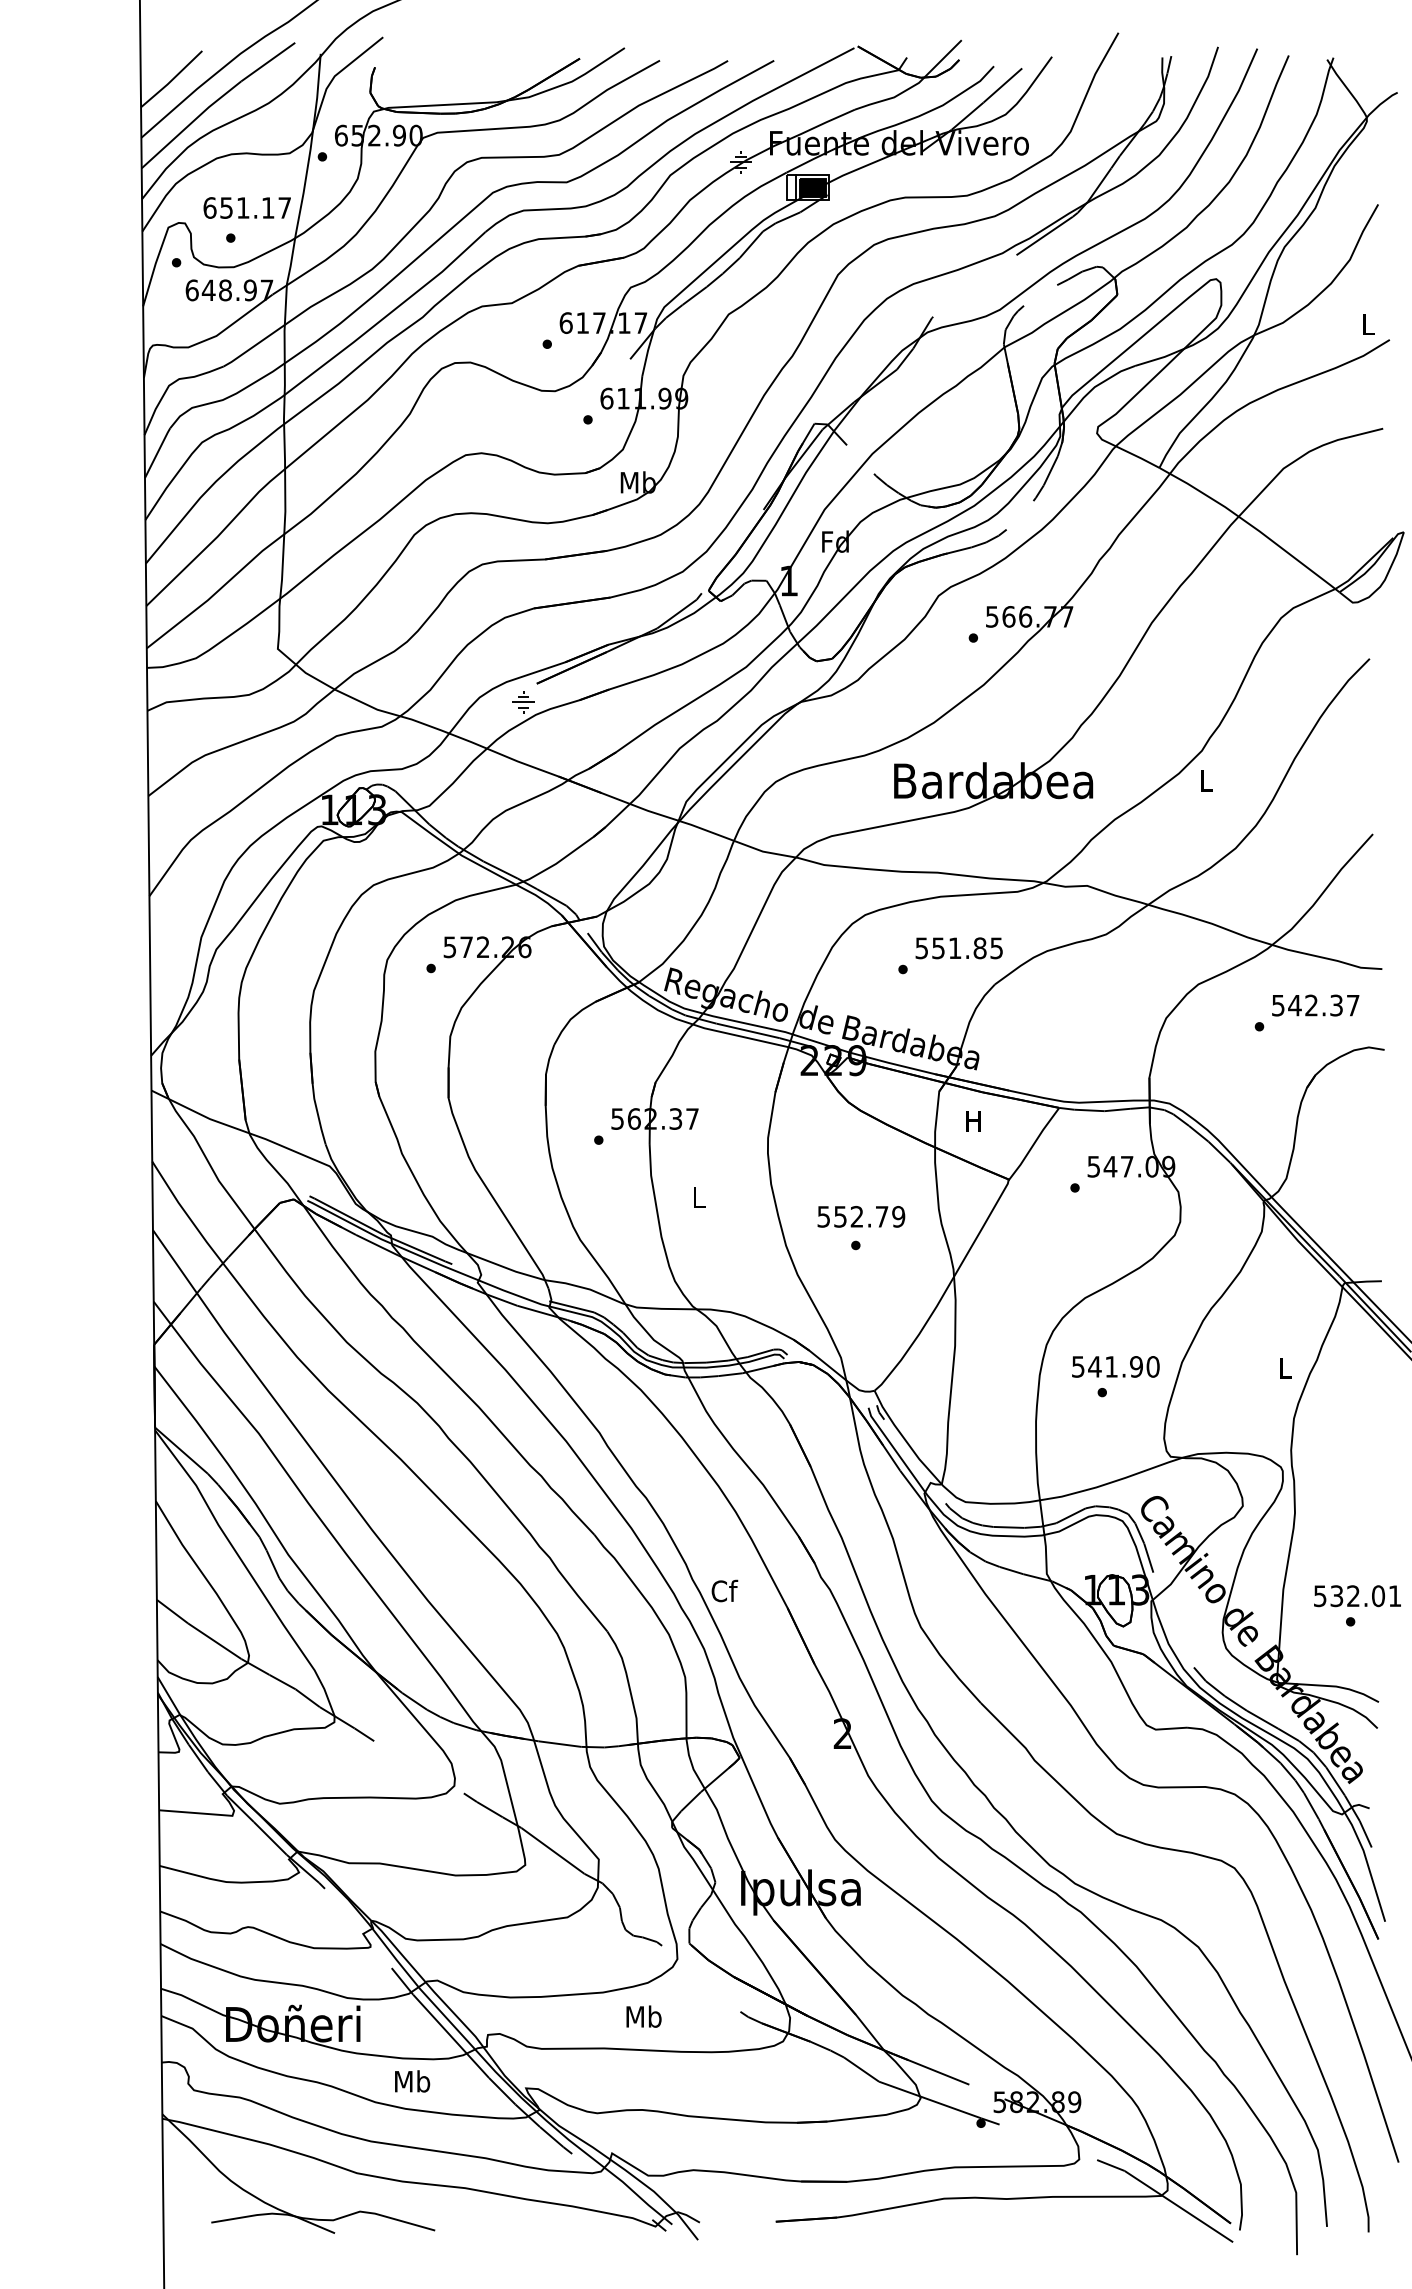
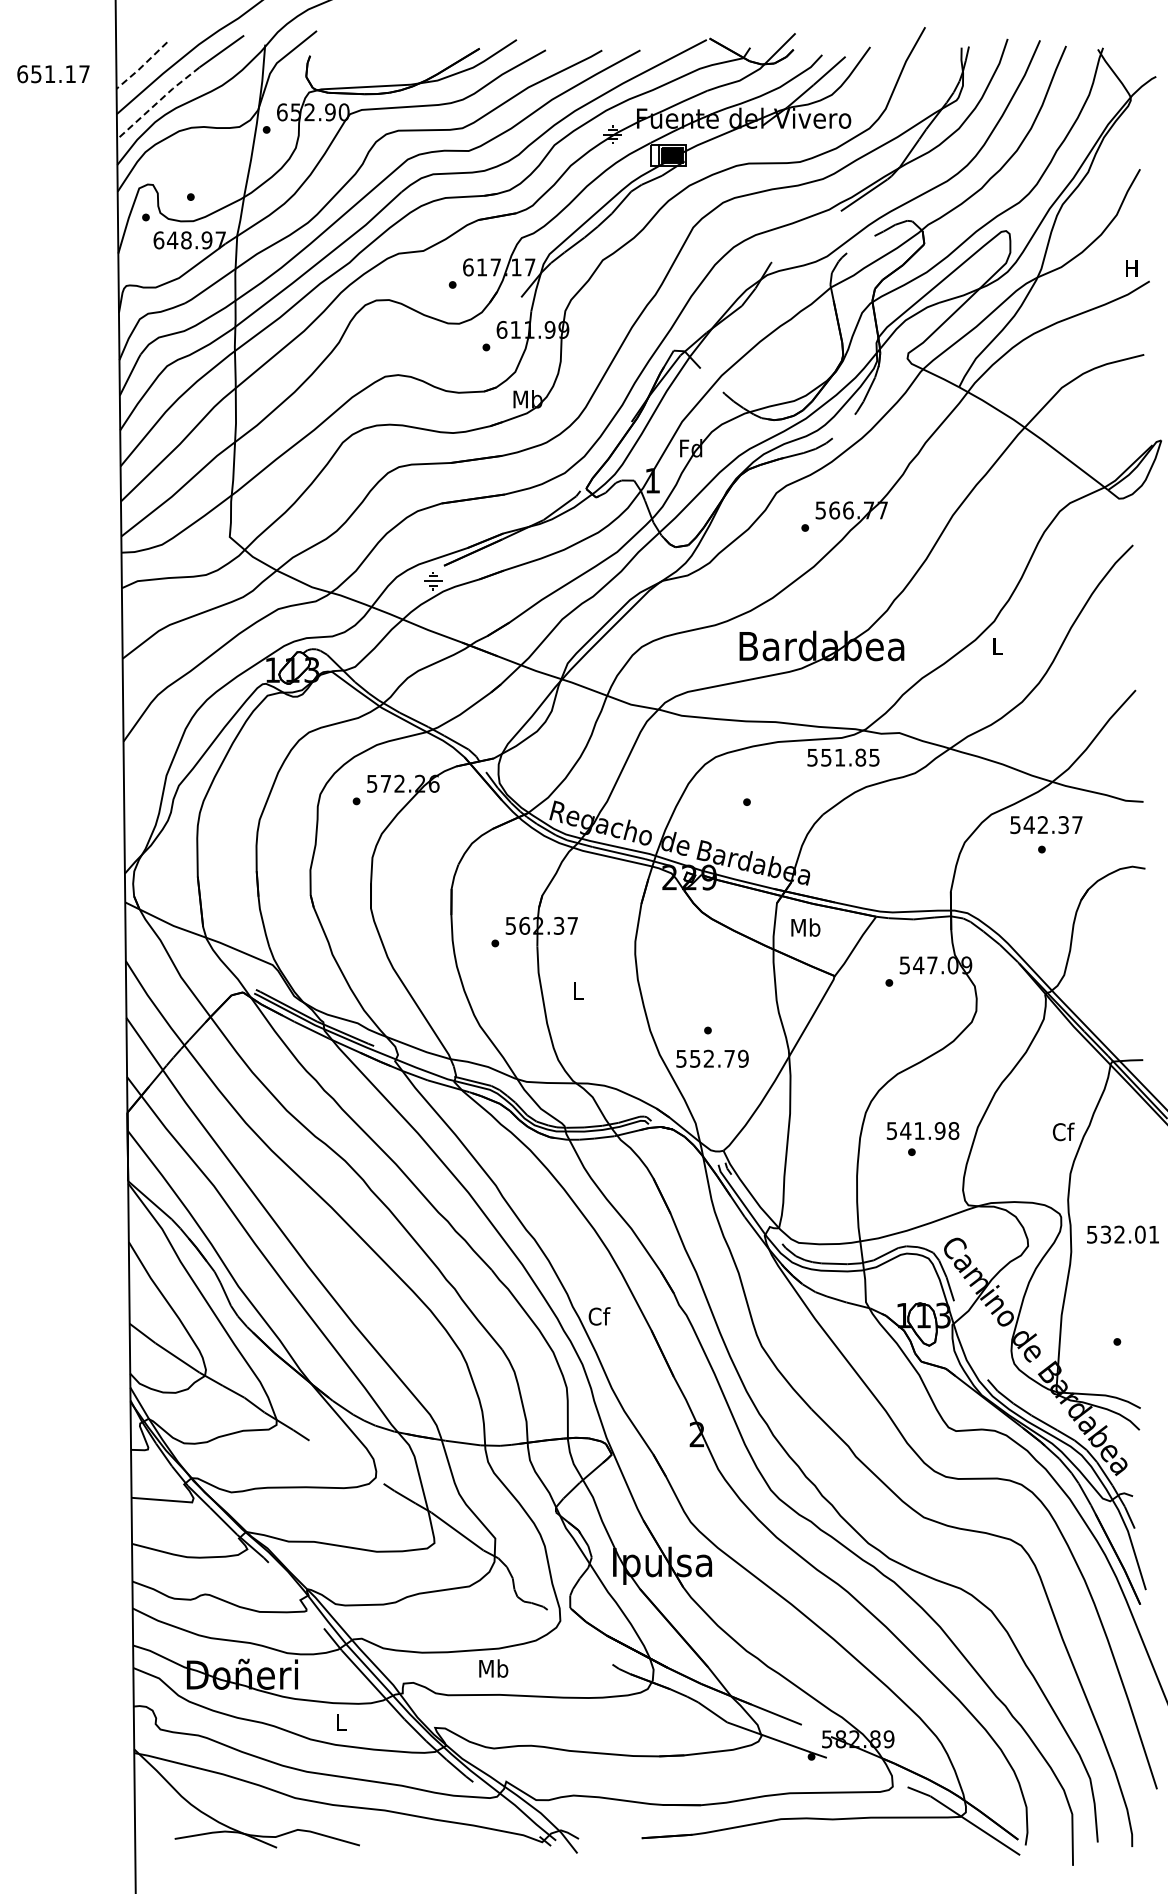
line: (172, 80) -> (142, 66), solid -> dashed
line: (191, 123) -> (158, 102), solid -> dashed
text: (247, 208) -> (53, 74), moved
text: (1367, 324) -> (1131, 268), L -> H
text: (959, 948) -> (843, 757), moved
text: (1315, 1006) -> (1046, 825), moved
text: (973, 1120) -> (805, 927), H -> Mb
text: (861, 1216) -> (712, 1058), moved
text: (1152, 1366) -> (953, 1130), 541.90 -> 541.98
text: (1285, 1367) -> (1063, 1131), L -> Cf
text: (1356, 1595) -> (1122, 1234), moved
text: (643, 2016) -> (493, 1668), moved
text: (411, 2080) -> (340, 1721), Mb -> L

